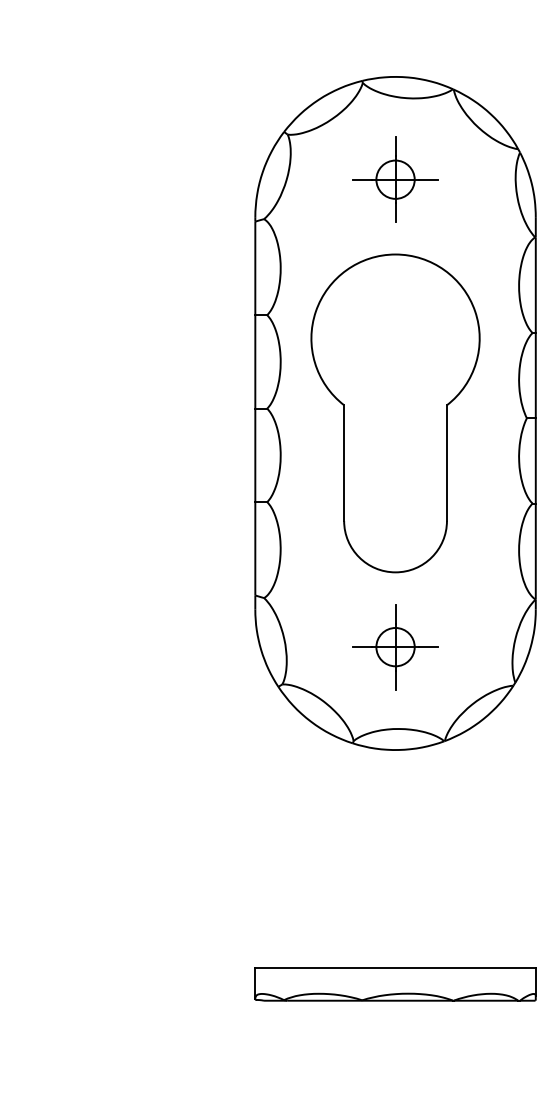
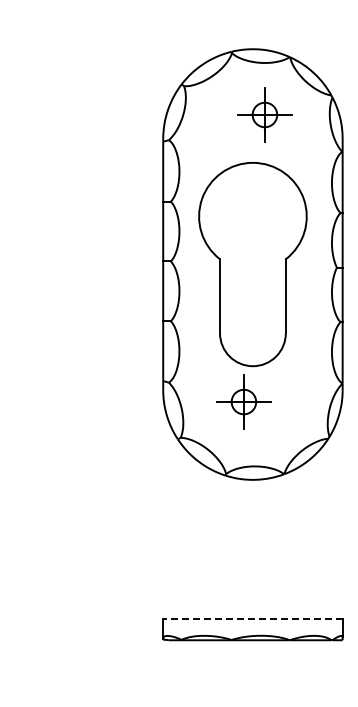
part: (394, 178) -> (264, 114), moved
part: (394, 646) -> (243, 401), moved
line: (394, 968) -> (252, 619), solid -> dashed

